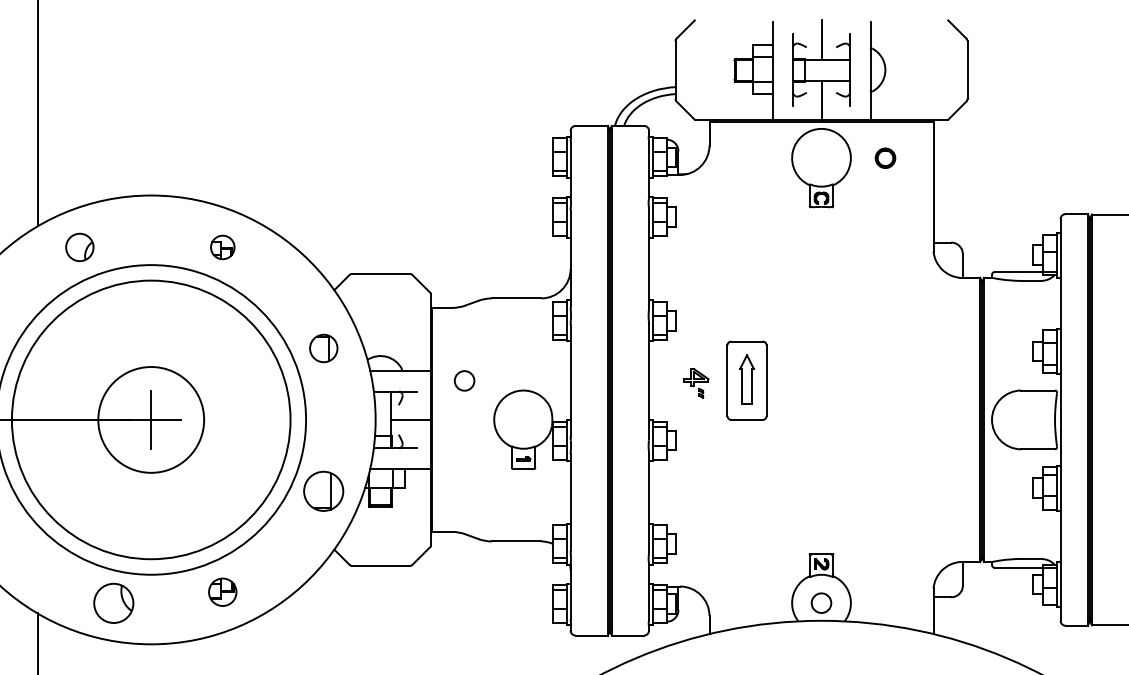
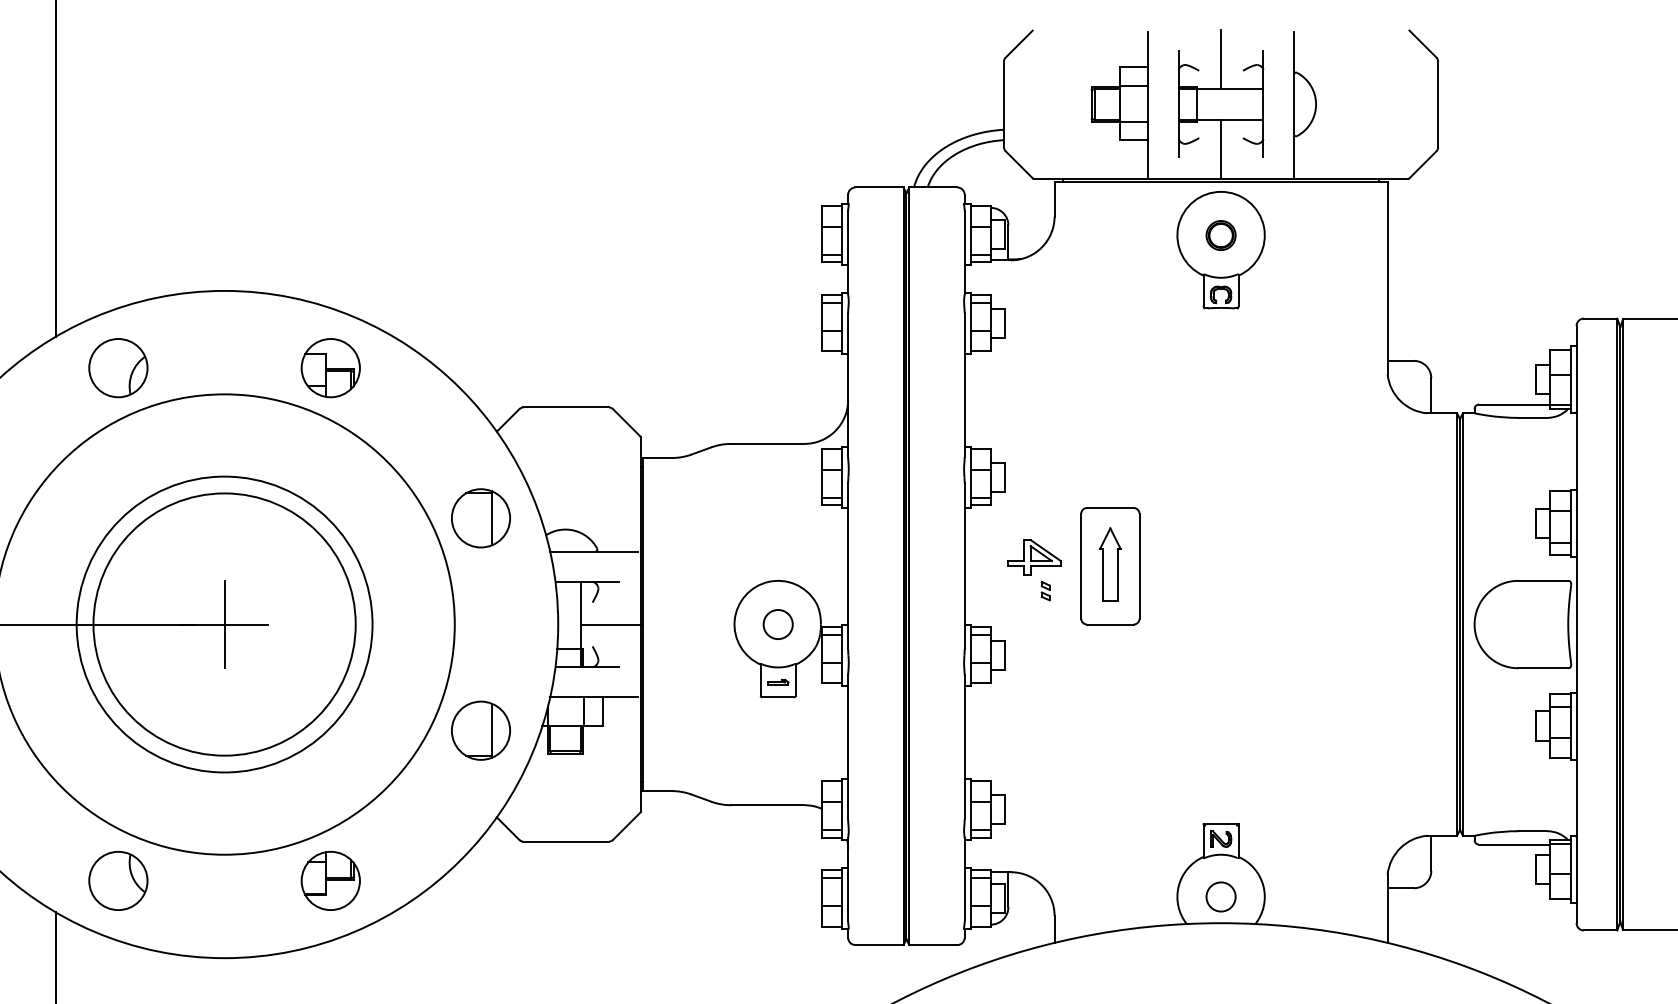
part: (885, 157) -> (1221, 234), moved
part: (79, 247) -> (117, 368), size x1.43
part: (222, 247) -> (330, 368), size x1.67
part: (323, 348) -> (480, 518), size x1.43
circle: (464, 380) -> (778, 623), moved
part: (695, 383) -> (1033, 570), size x1.43
circle: (150, 419) -> (223, 623), size x0.71
circle: (151, 419) -> (224, 623), size x1.67
part: (222, 591) -> (330, 879), size x1.43
part: (113, 602) -> (117, 879), moved

